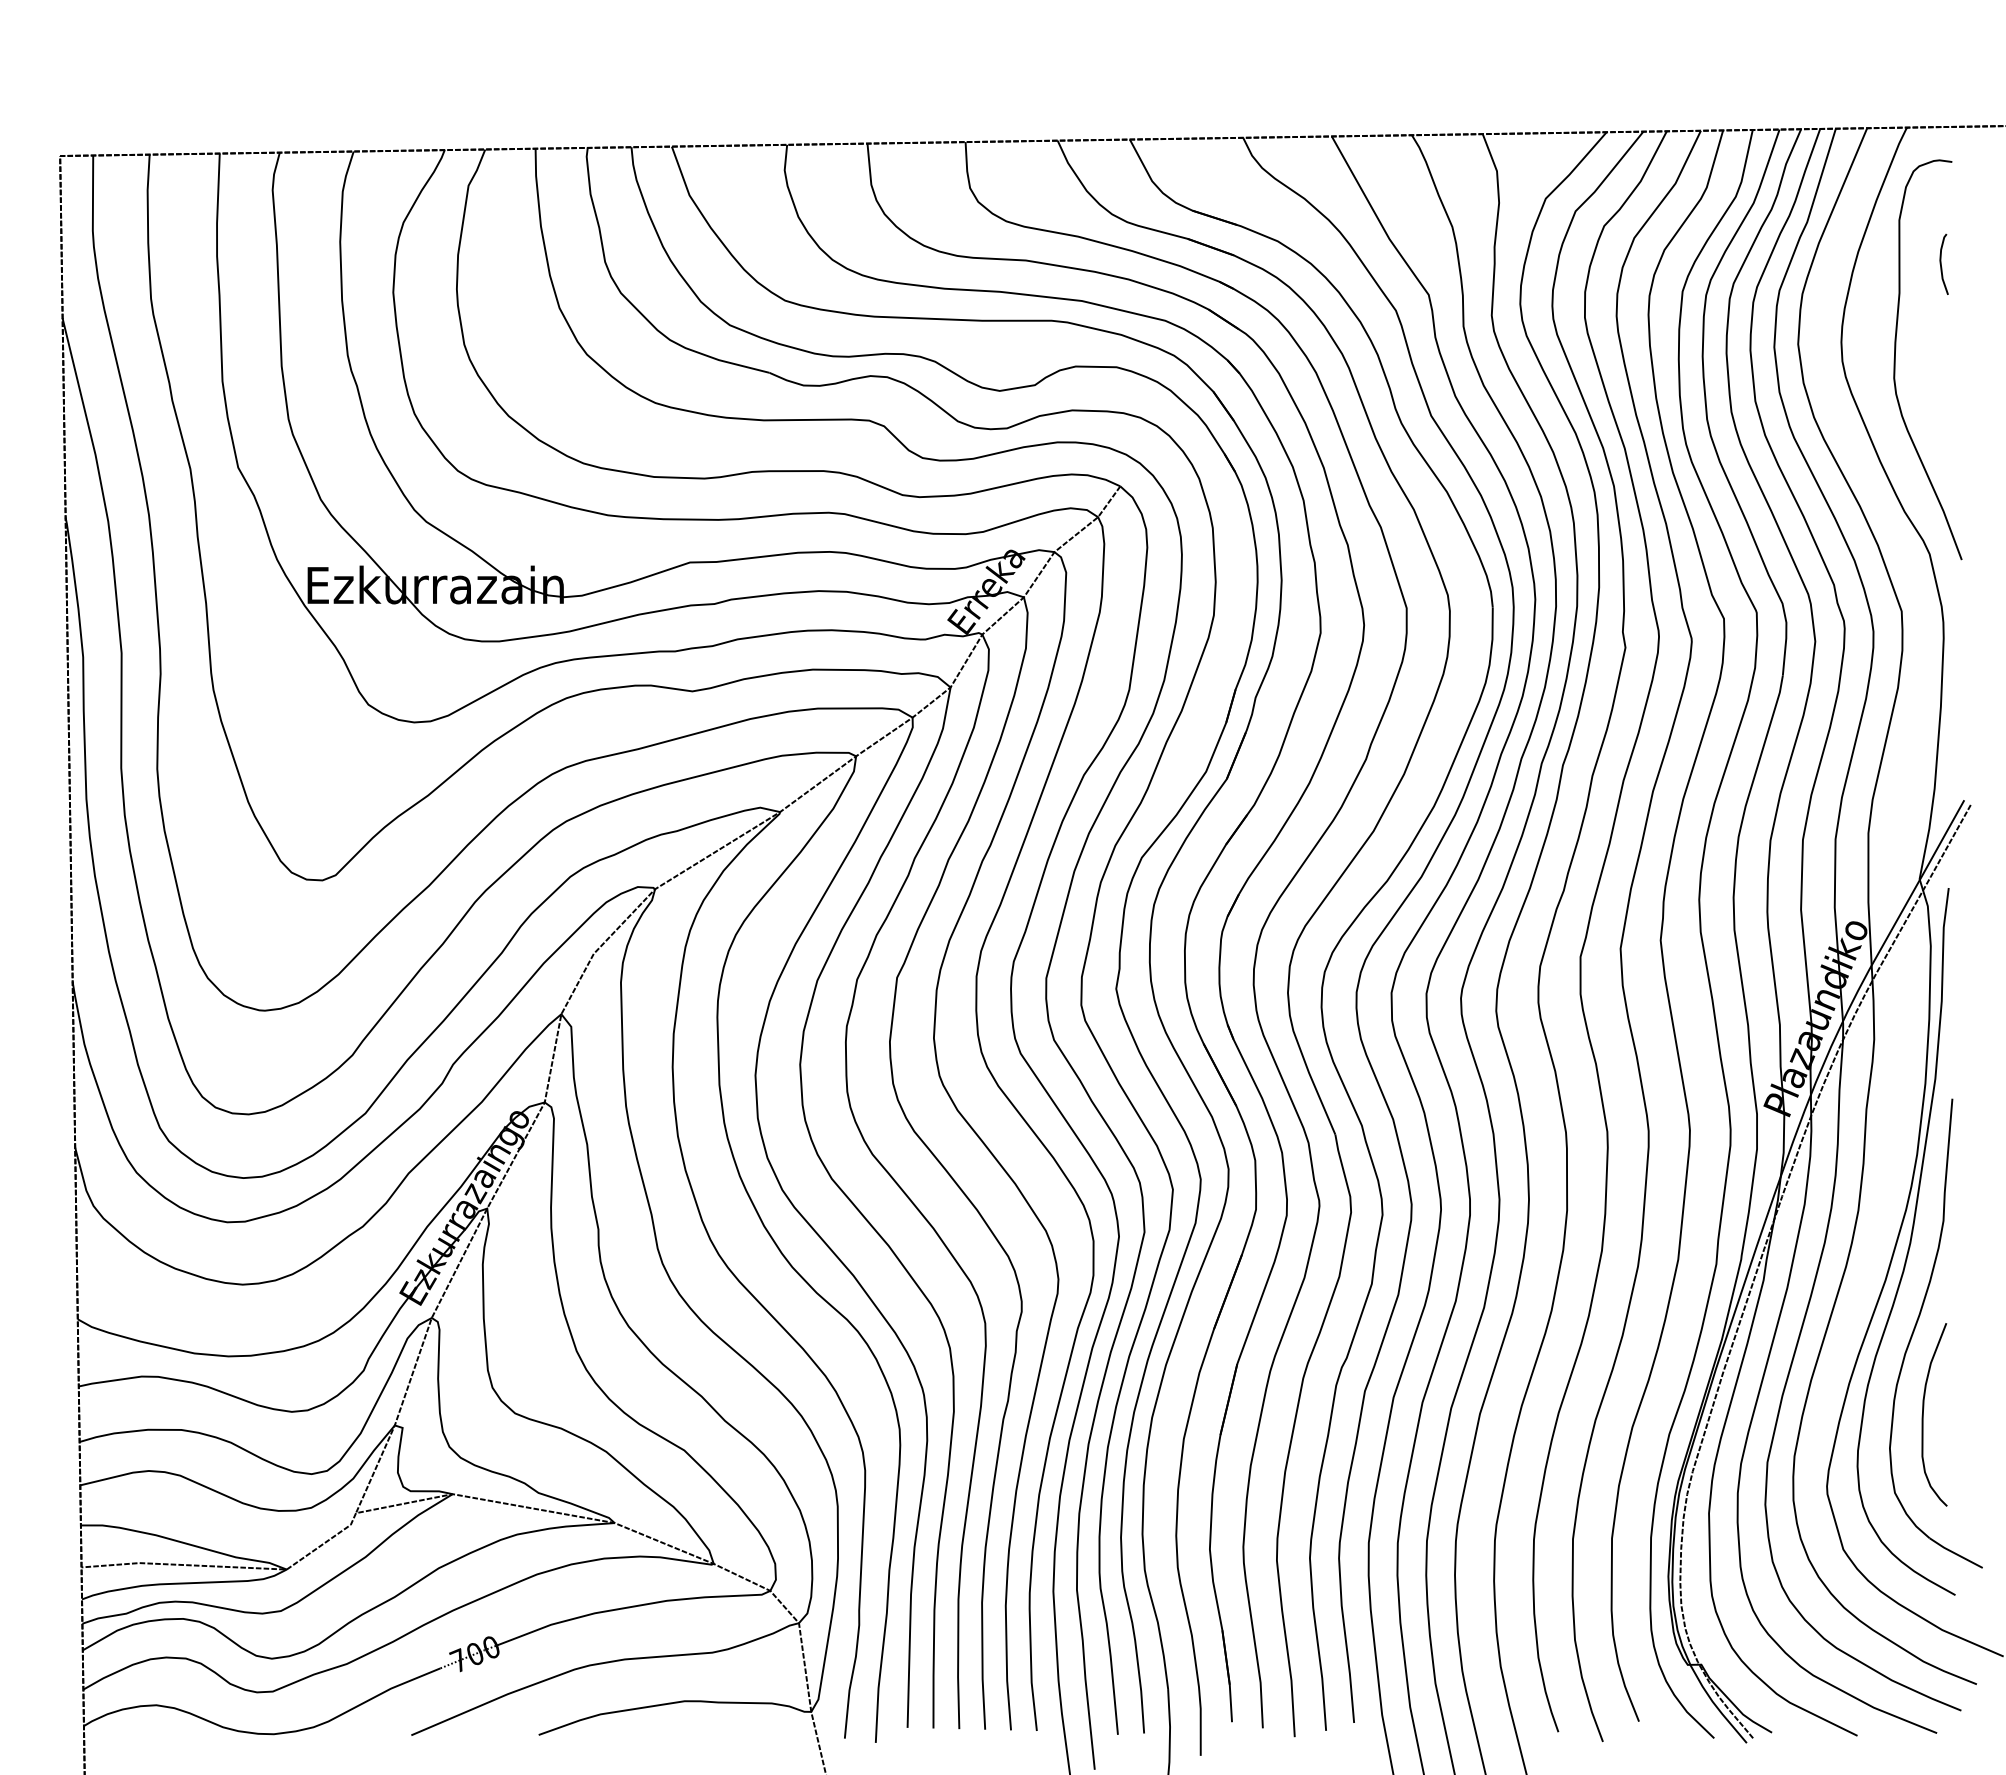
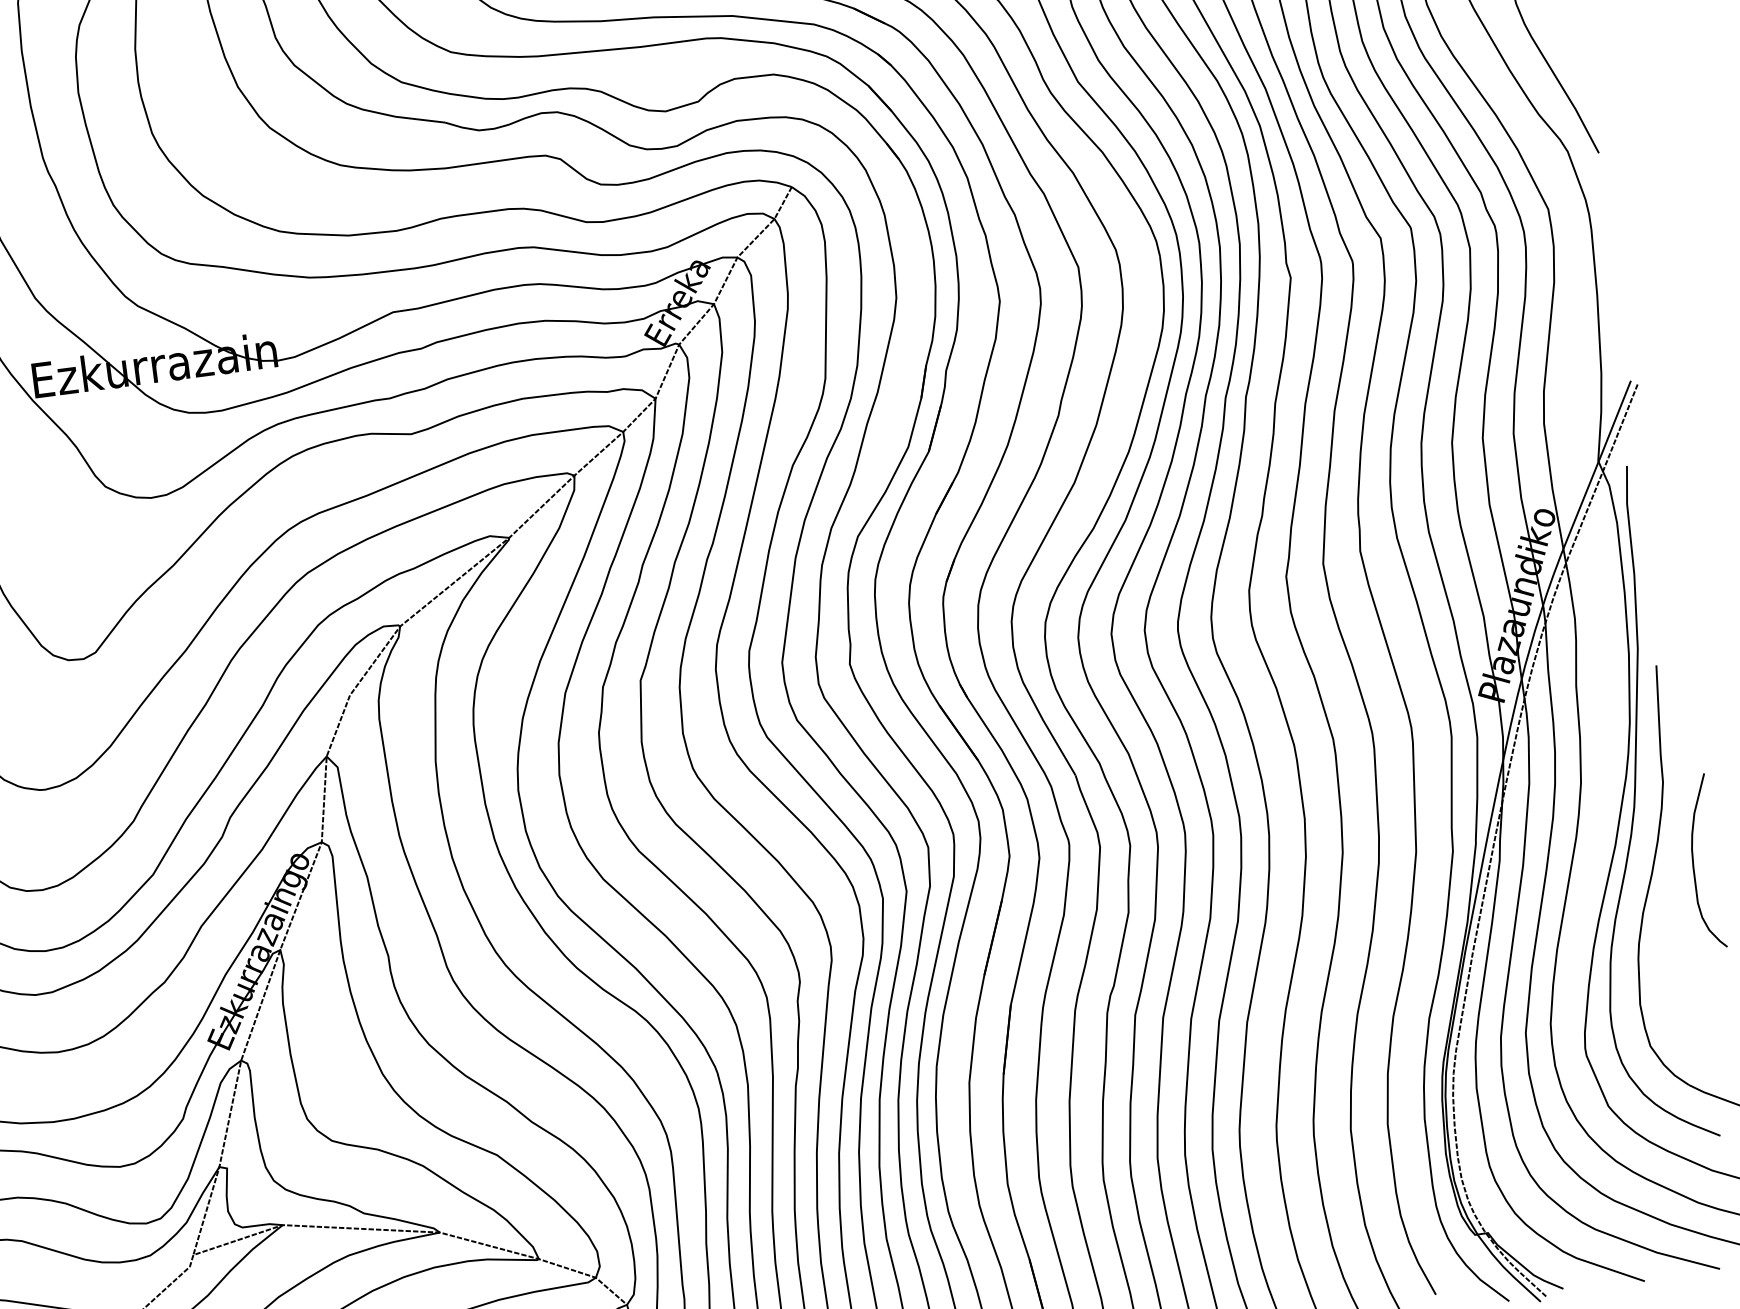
curve: (1923, 1414) -> (1693, 862), moved

